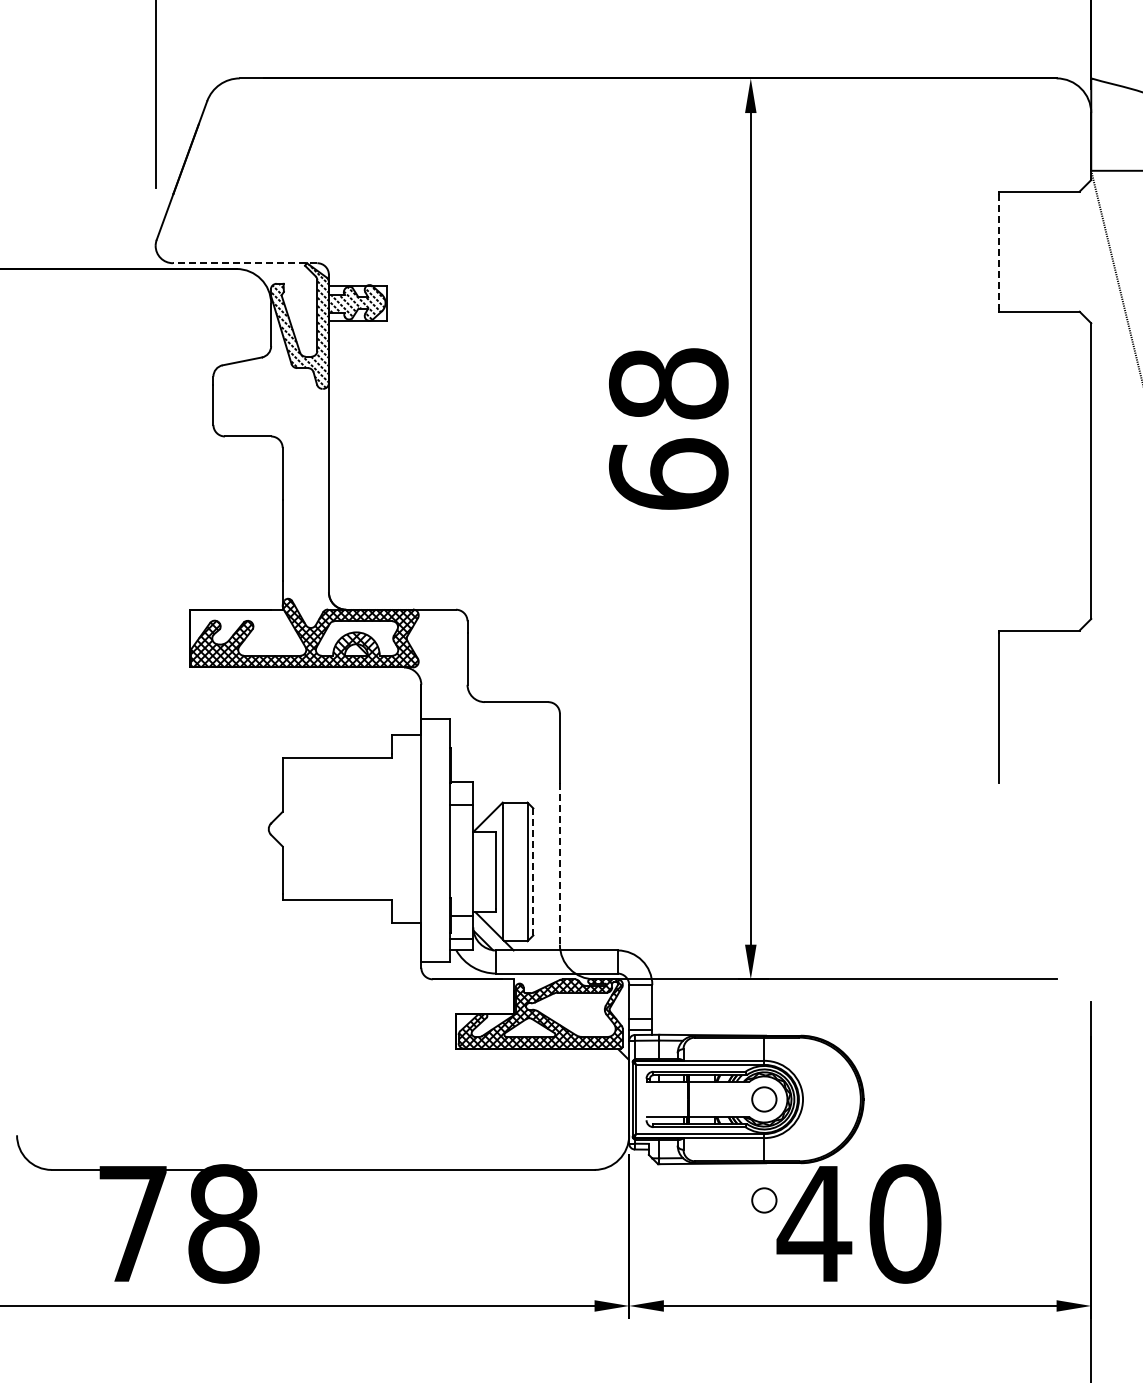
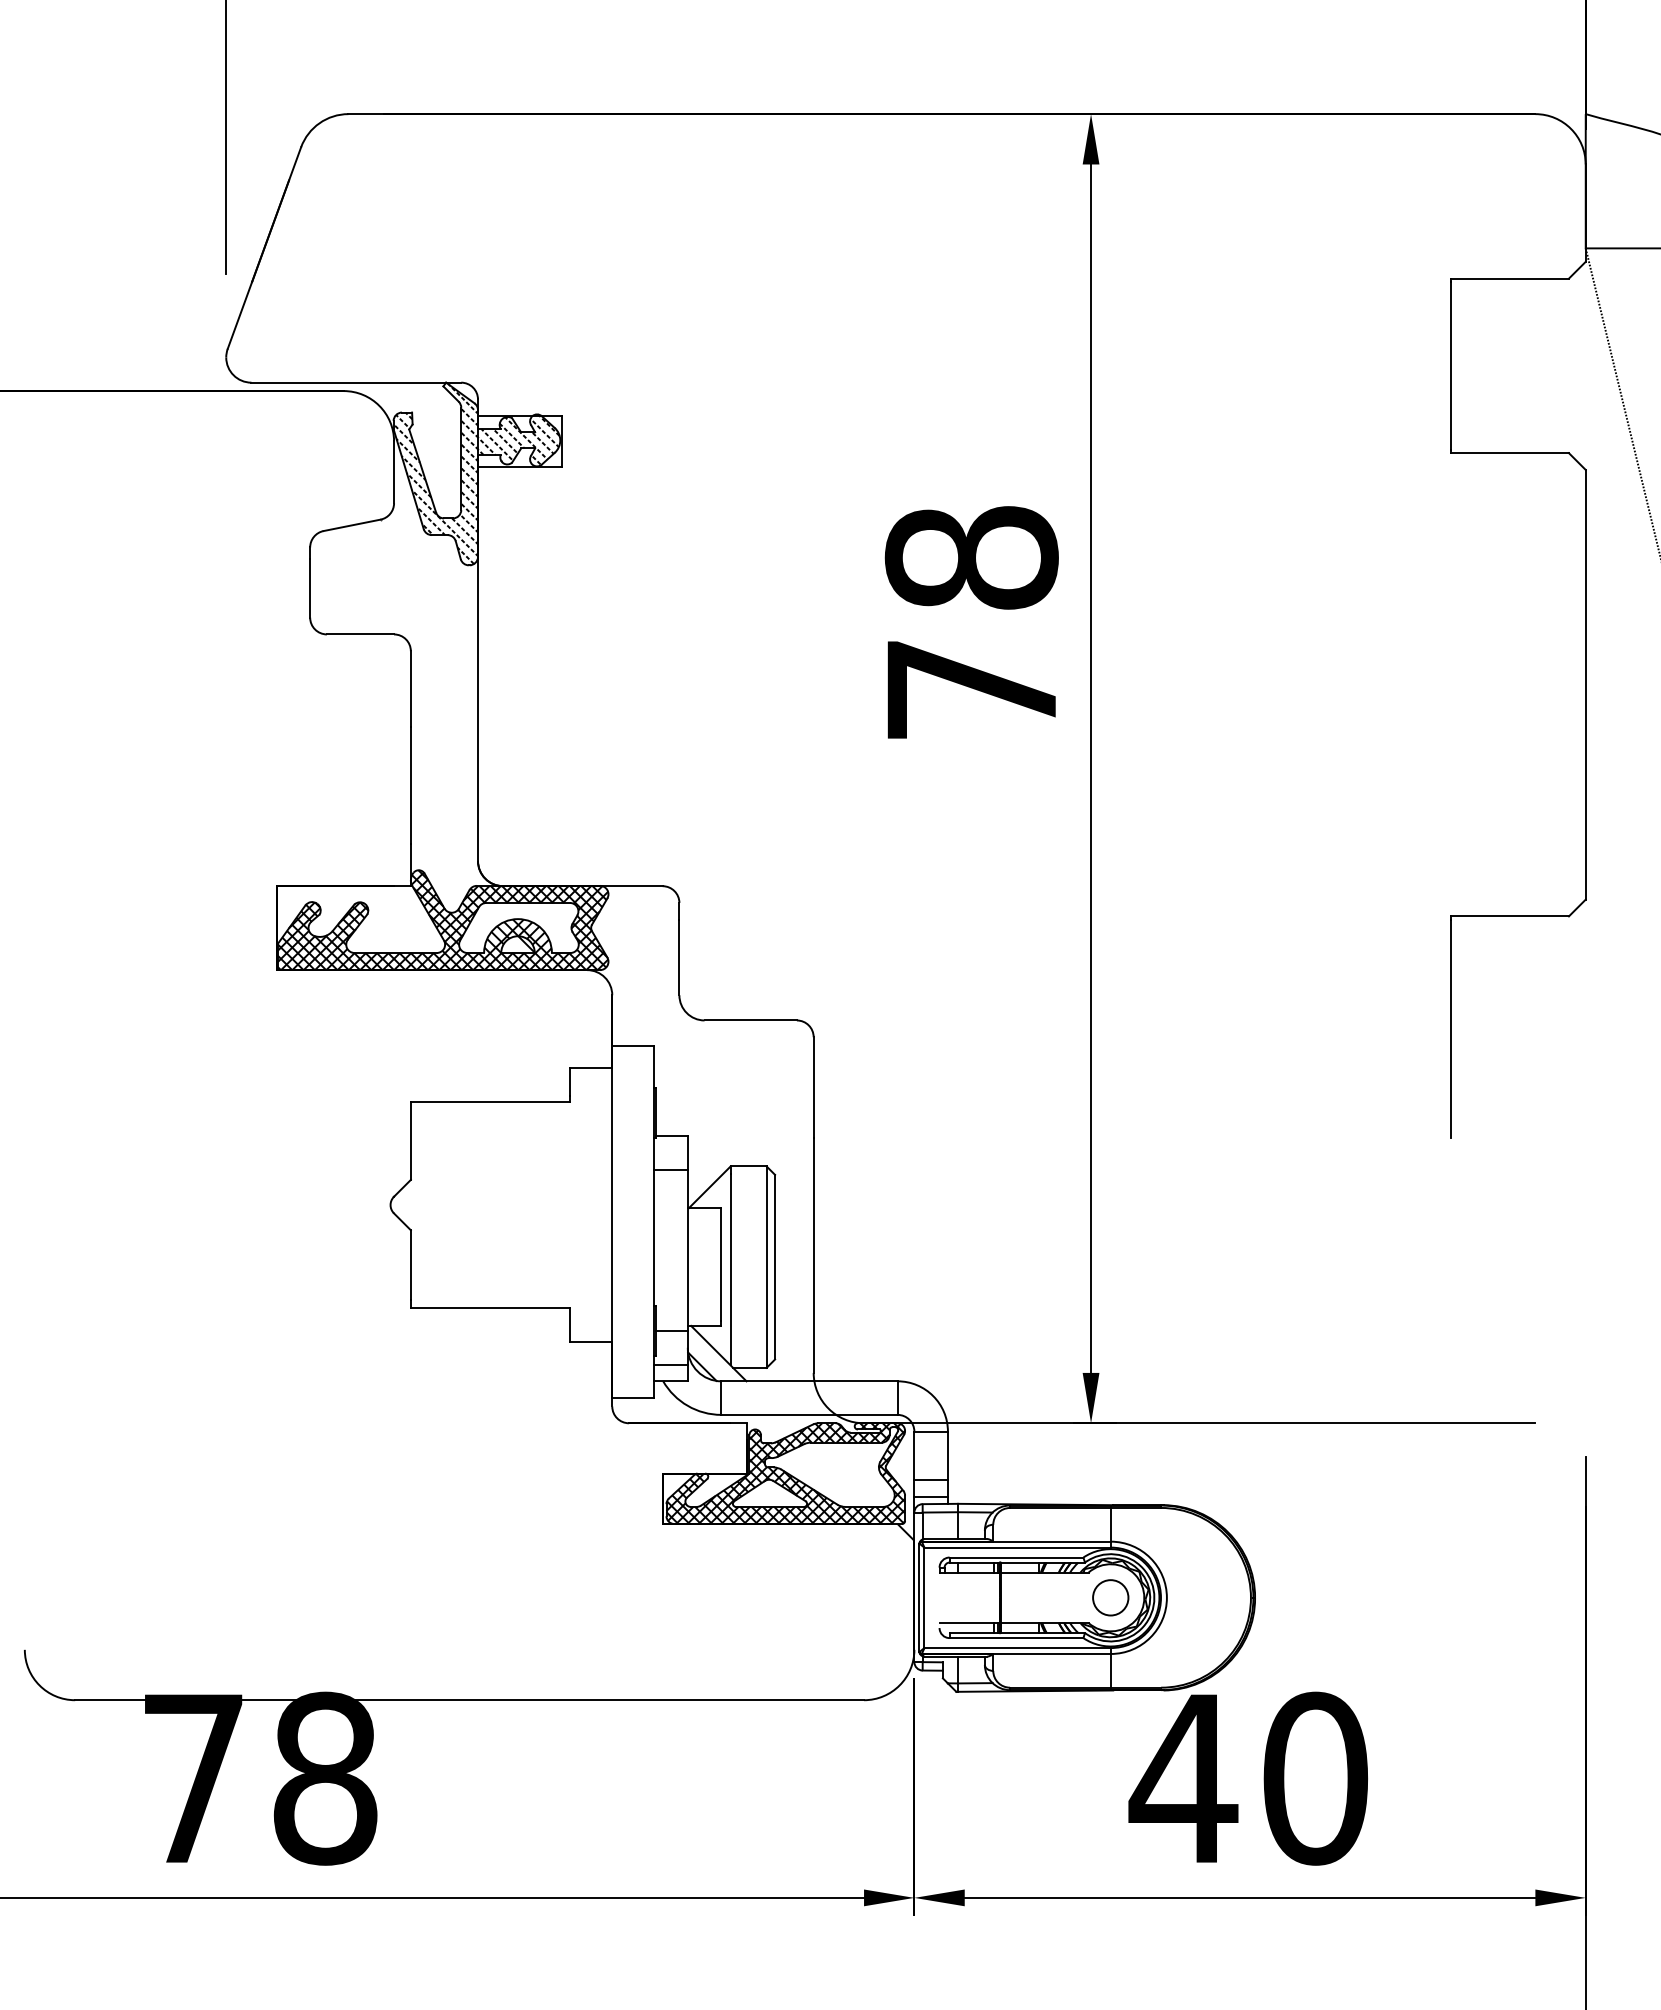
line: (998, 251) -> (1450, 365), dashed -> solid
line: (244, 263) -> (355, 383), dashed -> solid
text: (668, 473) -> (971, 688), 68 -> 78
line: (559, 863) -> (813, 1254), dashed -> solid
line: (533, 871) -> (775, 1266), dashed -> solid
circle: (764, 1200) -> (1110, 1744), removed

